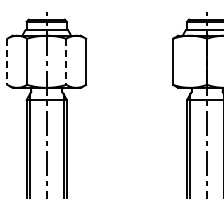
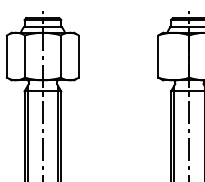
line: (7, 62) -> (7, 57), dashed -> solid
line: (66, 62) -> (60, 57), dashed -> solid

